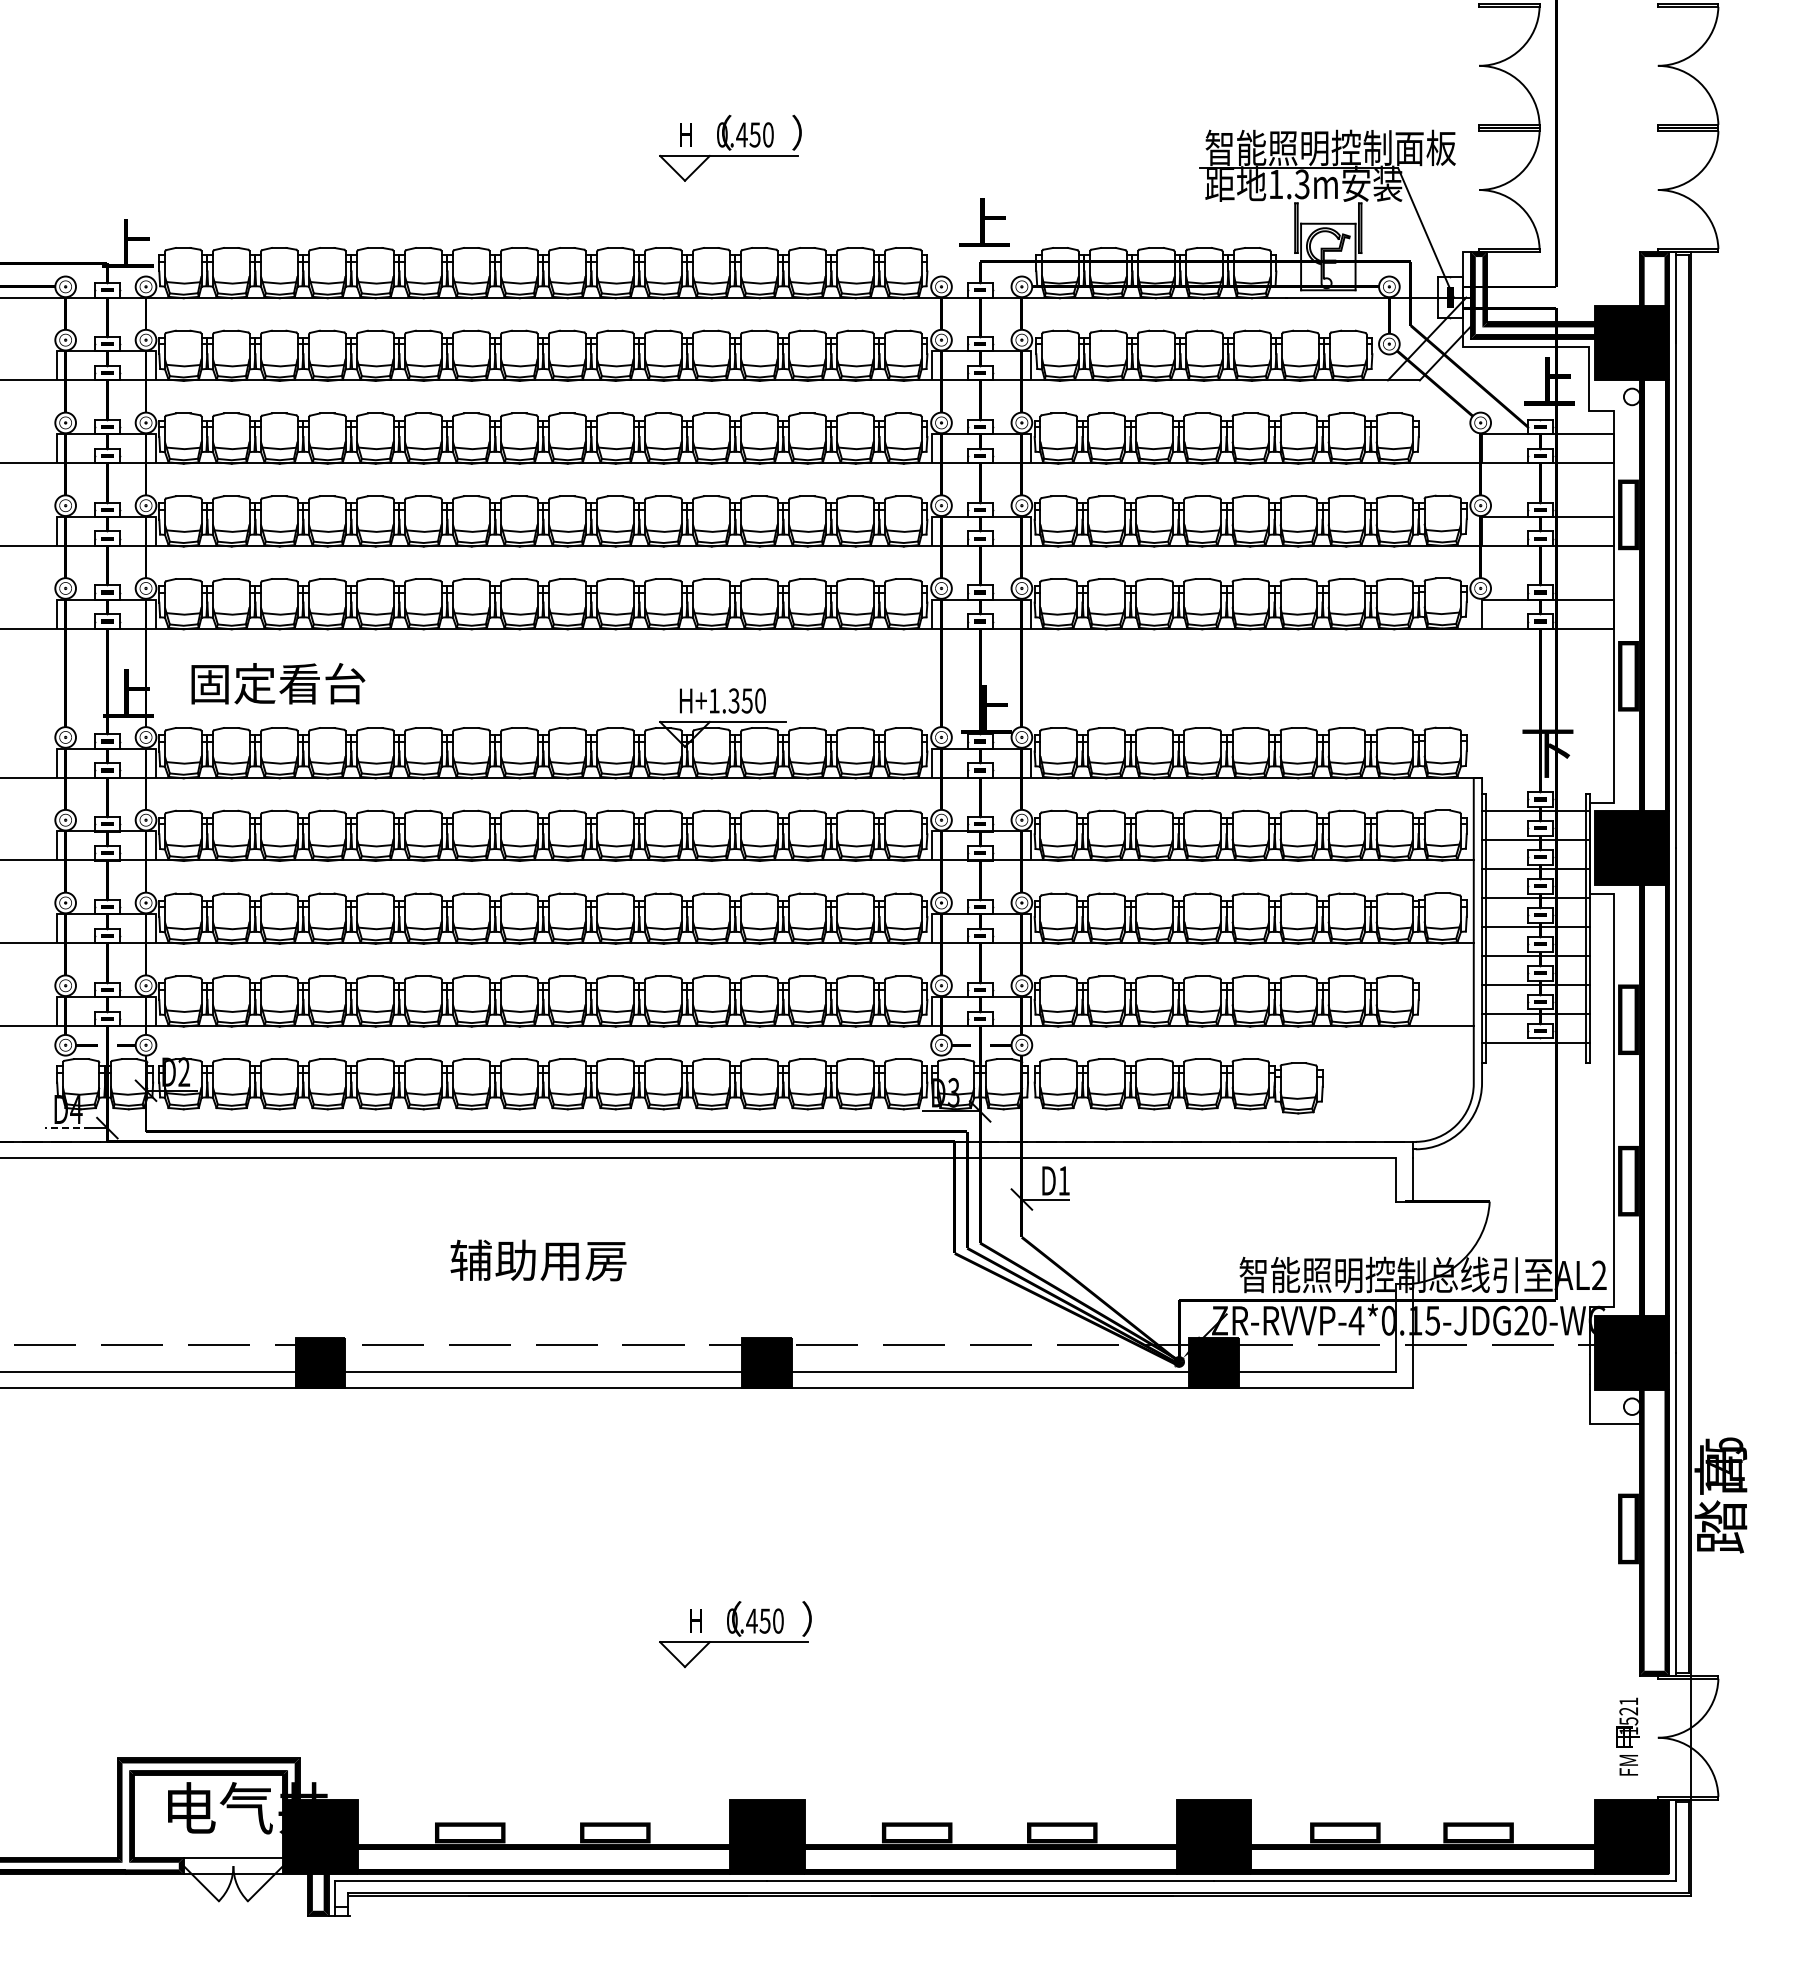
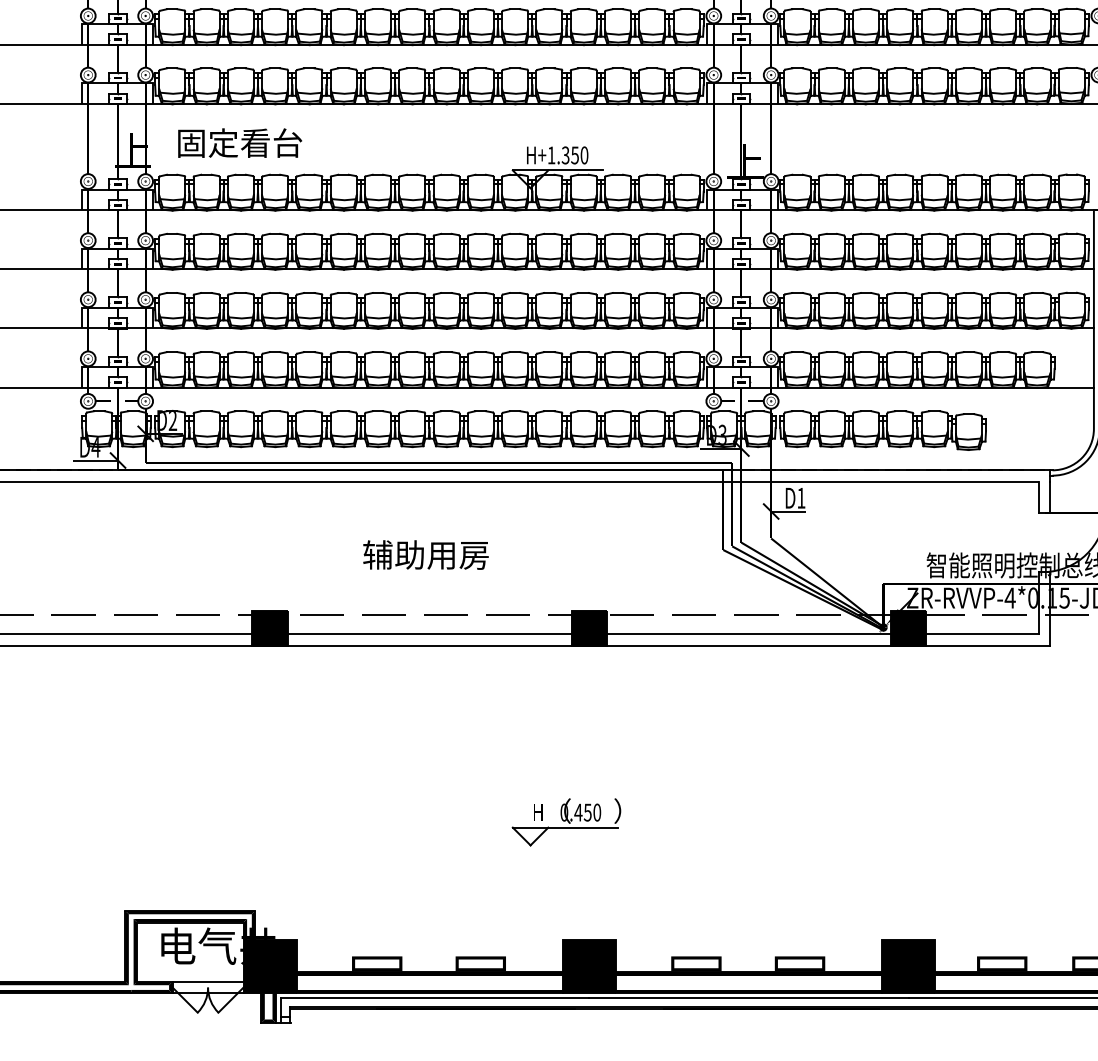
line: (67, 1128) -> (89, 460), dashed -> solid

